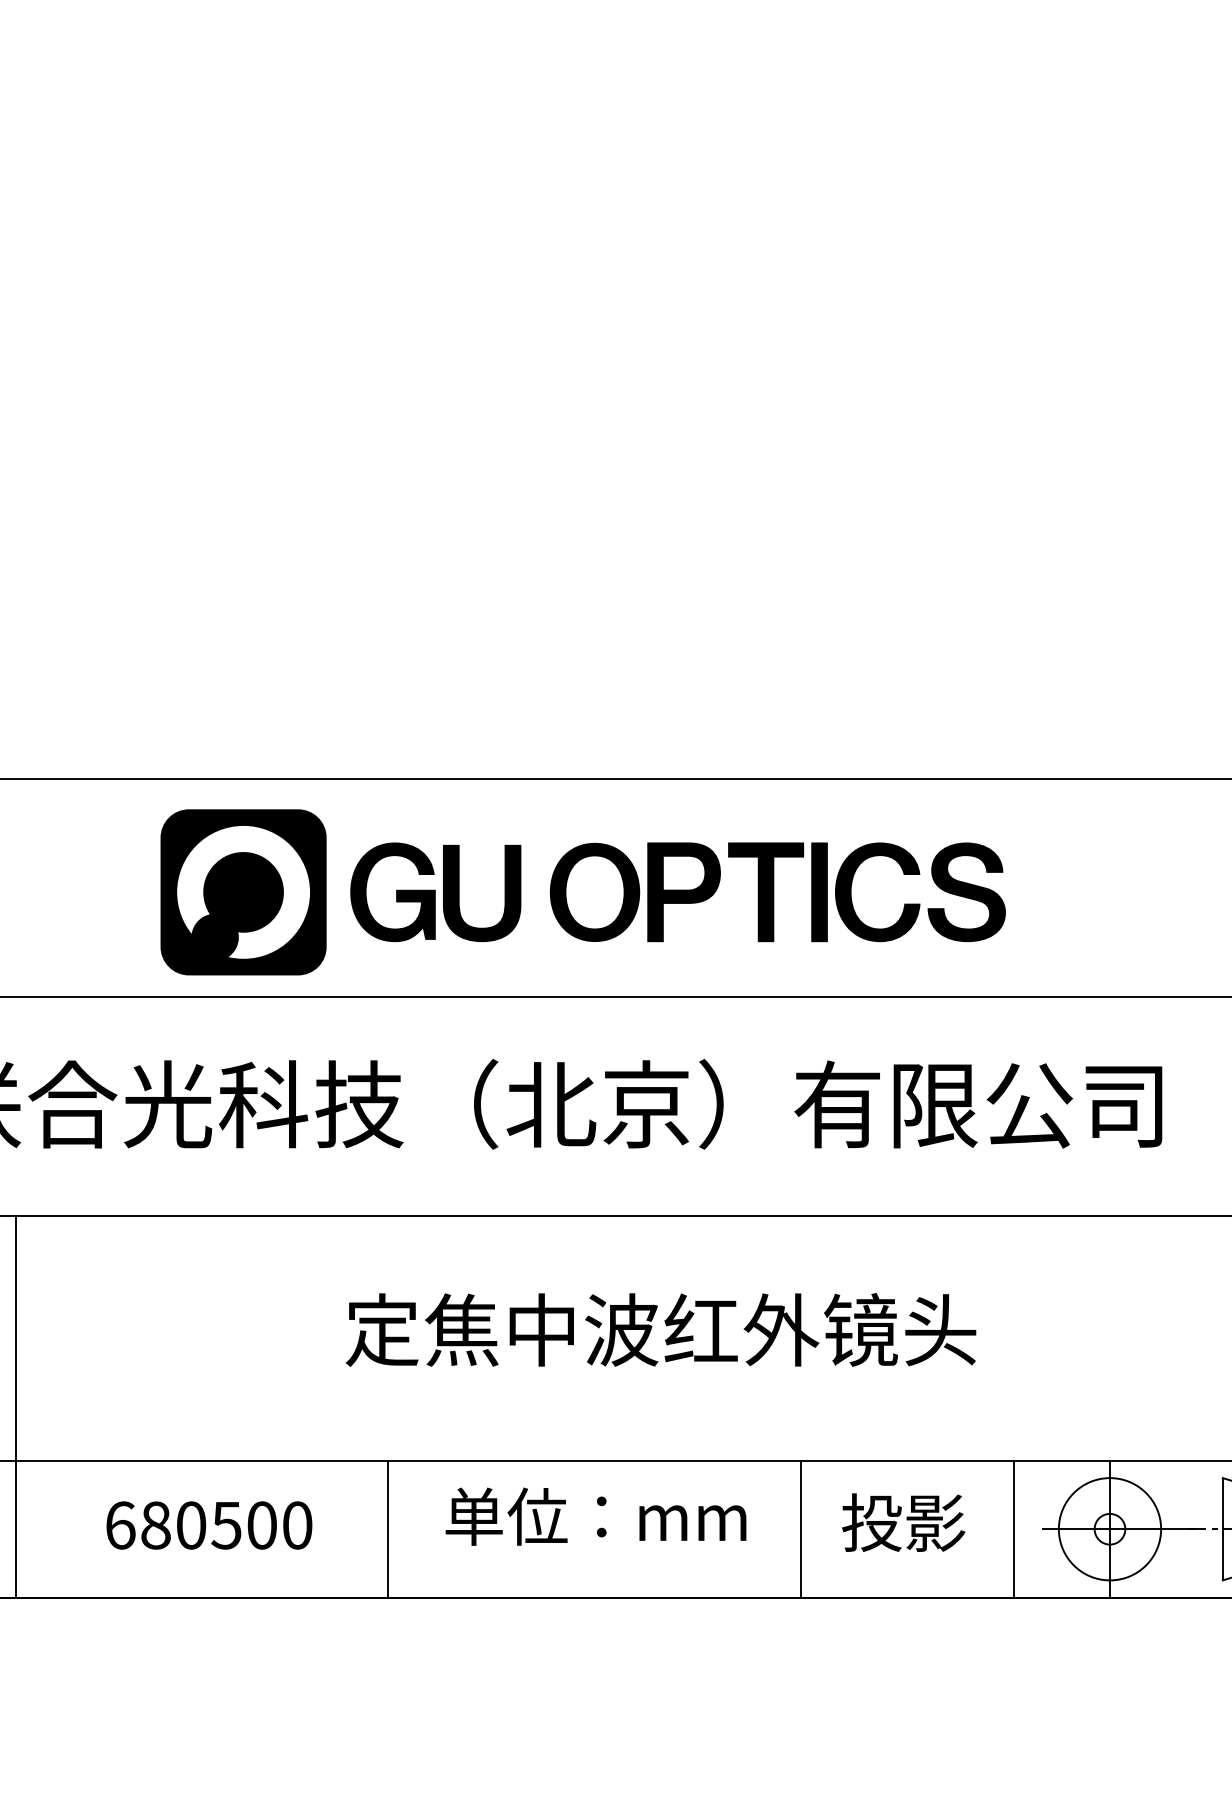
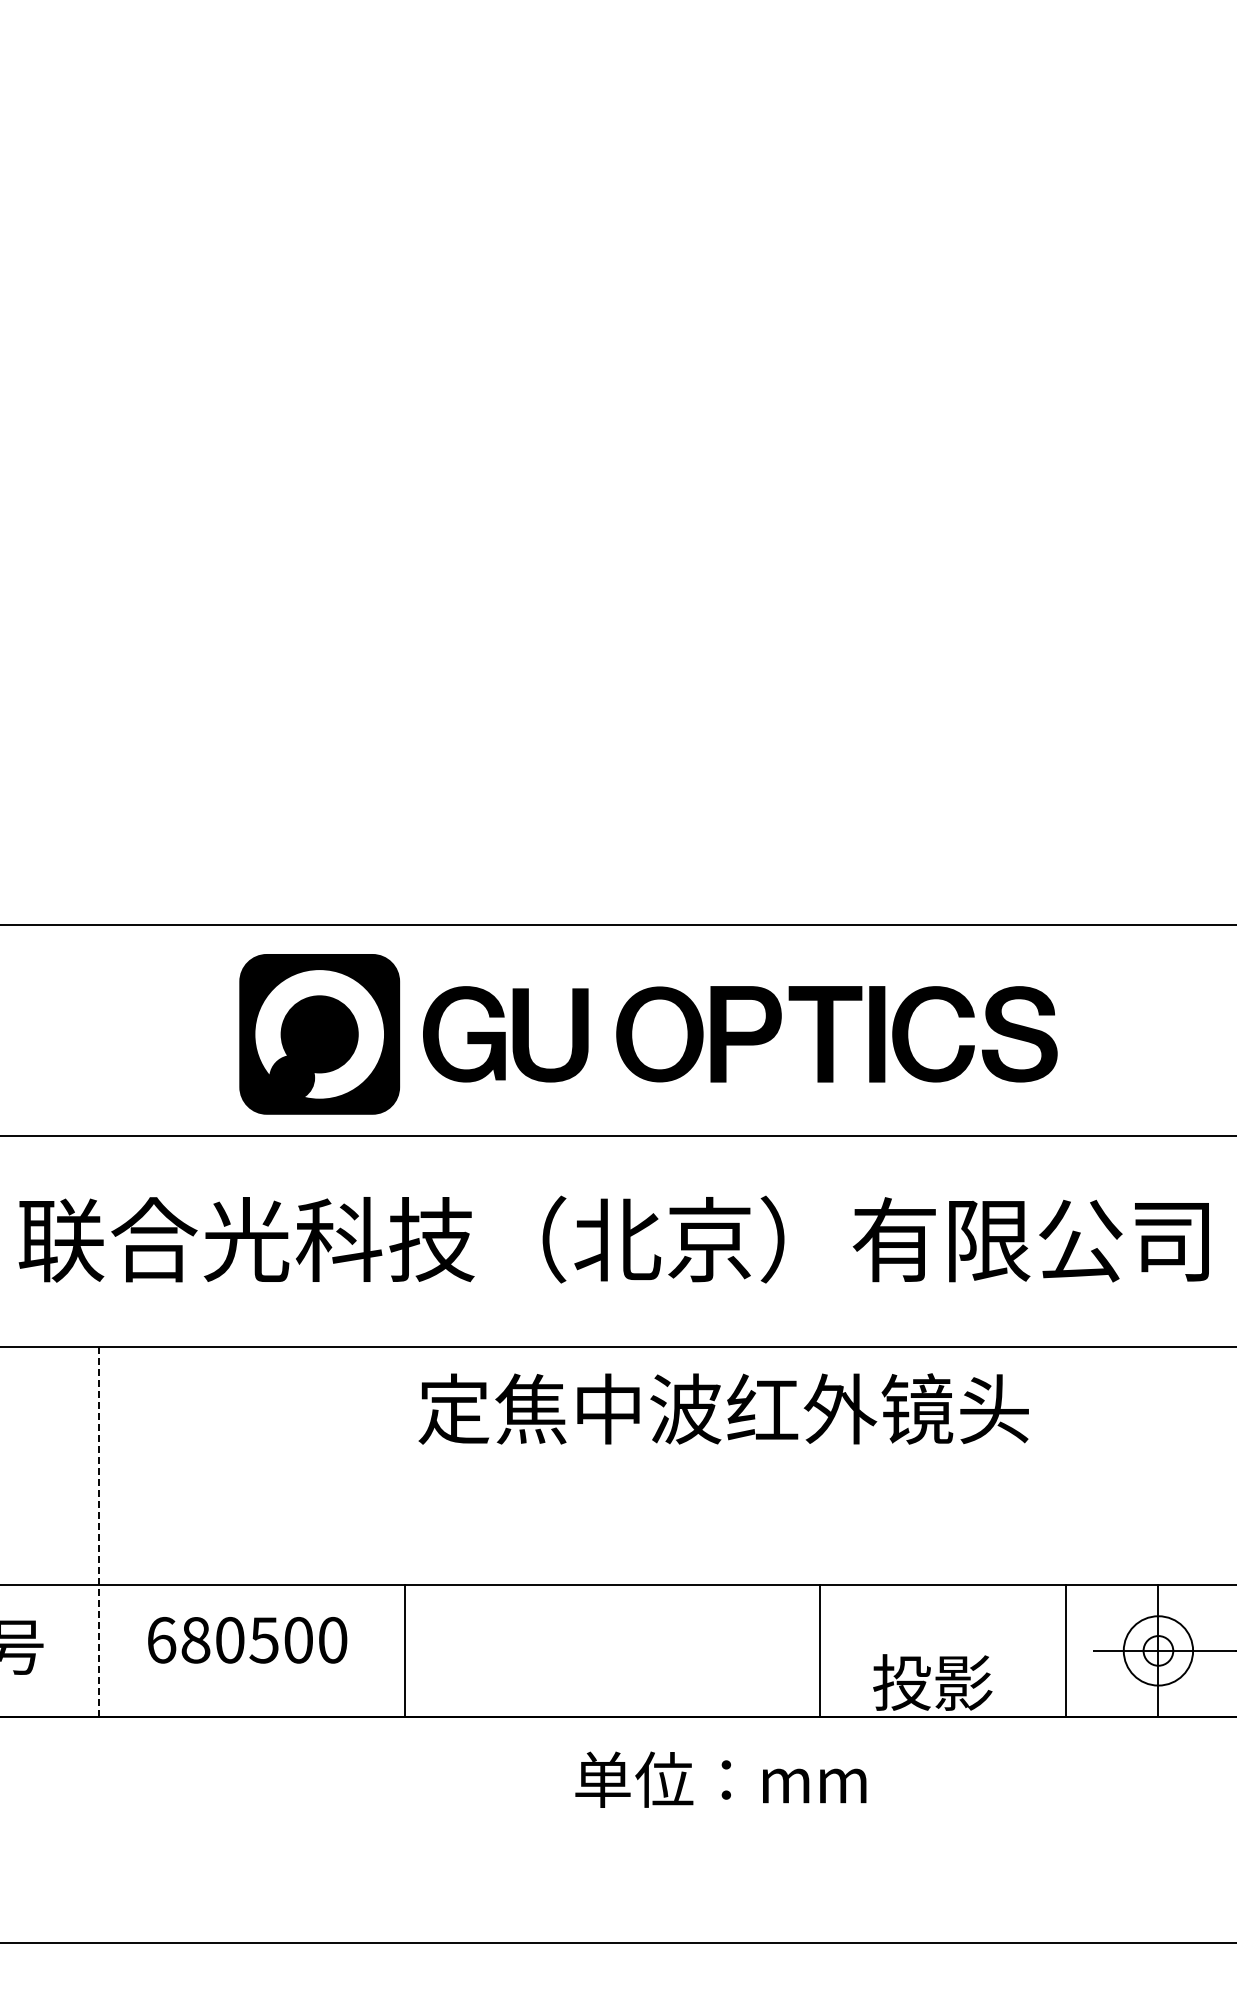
text: (660, 1329) -> (723, 1408), moved
line: (15, 1406) -> (98, 1532), solid -> dashed
text: (595, 1516) -> (720, 1779), moved
text: (903, 1522) -> (932, 1682), moved
text: (209, 1525) -> (247, 1640), moved
line: (387, 1528) -> (404, 1650), moved
line: (800, 1528) -> (819, 1650), moved
circle: (1109, 1528) -> (1157, 1650), size x0.7

